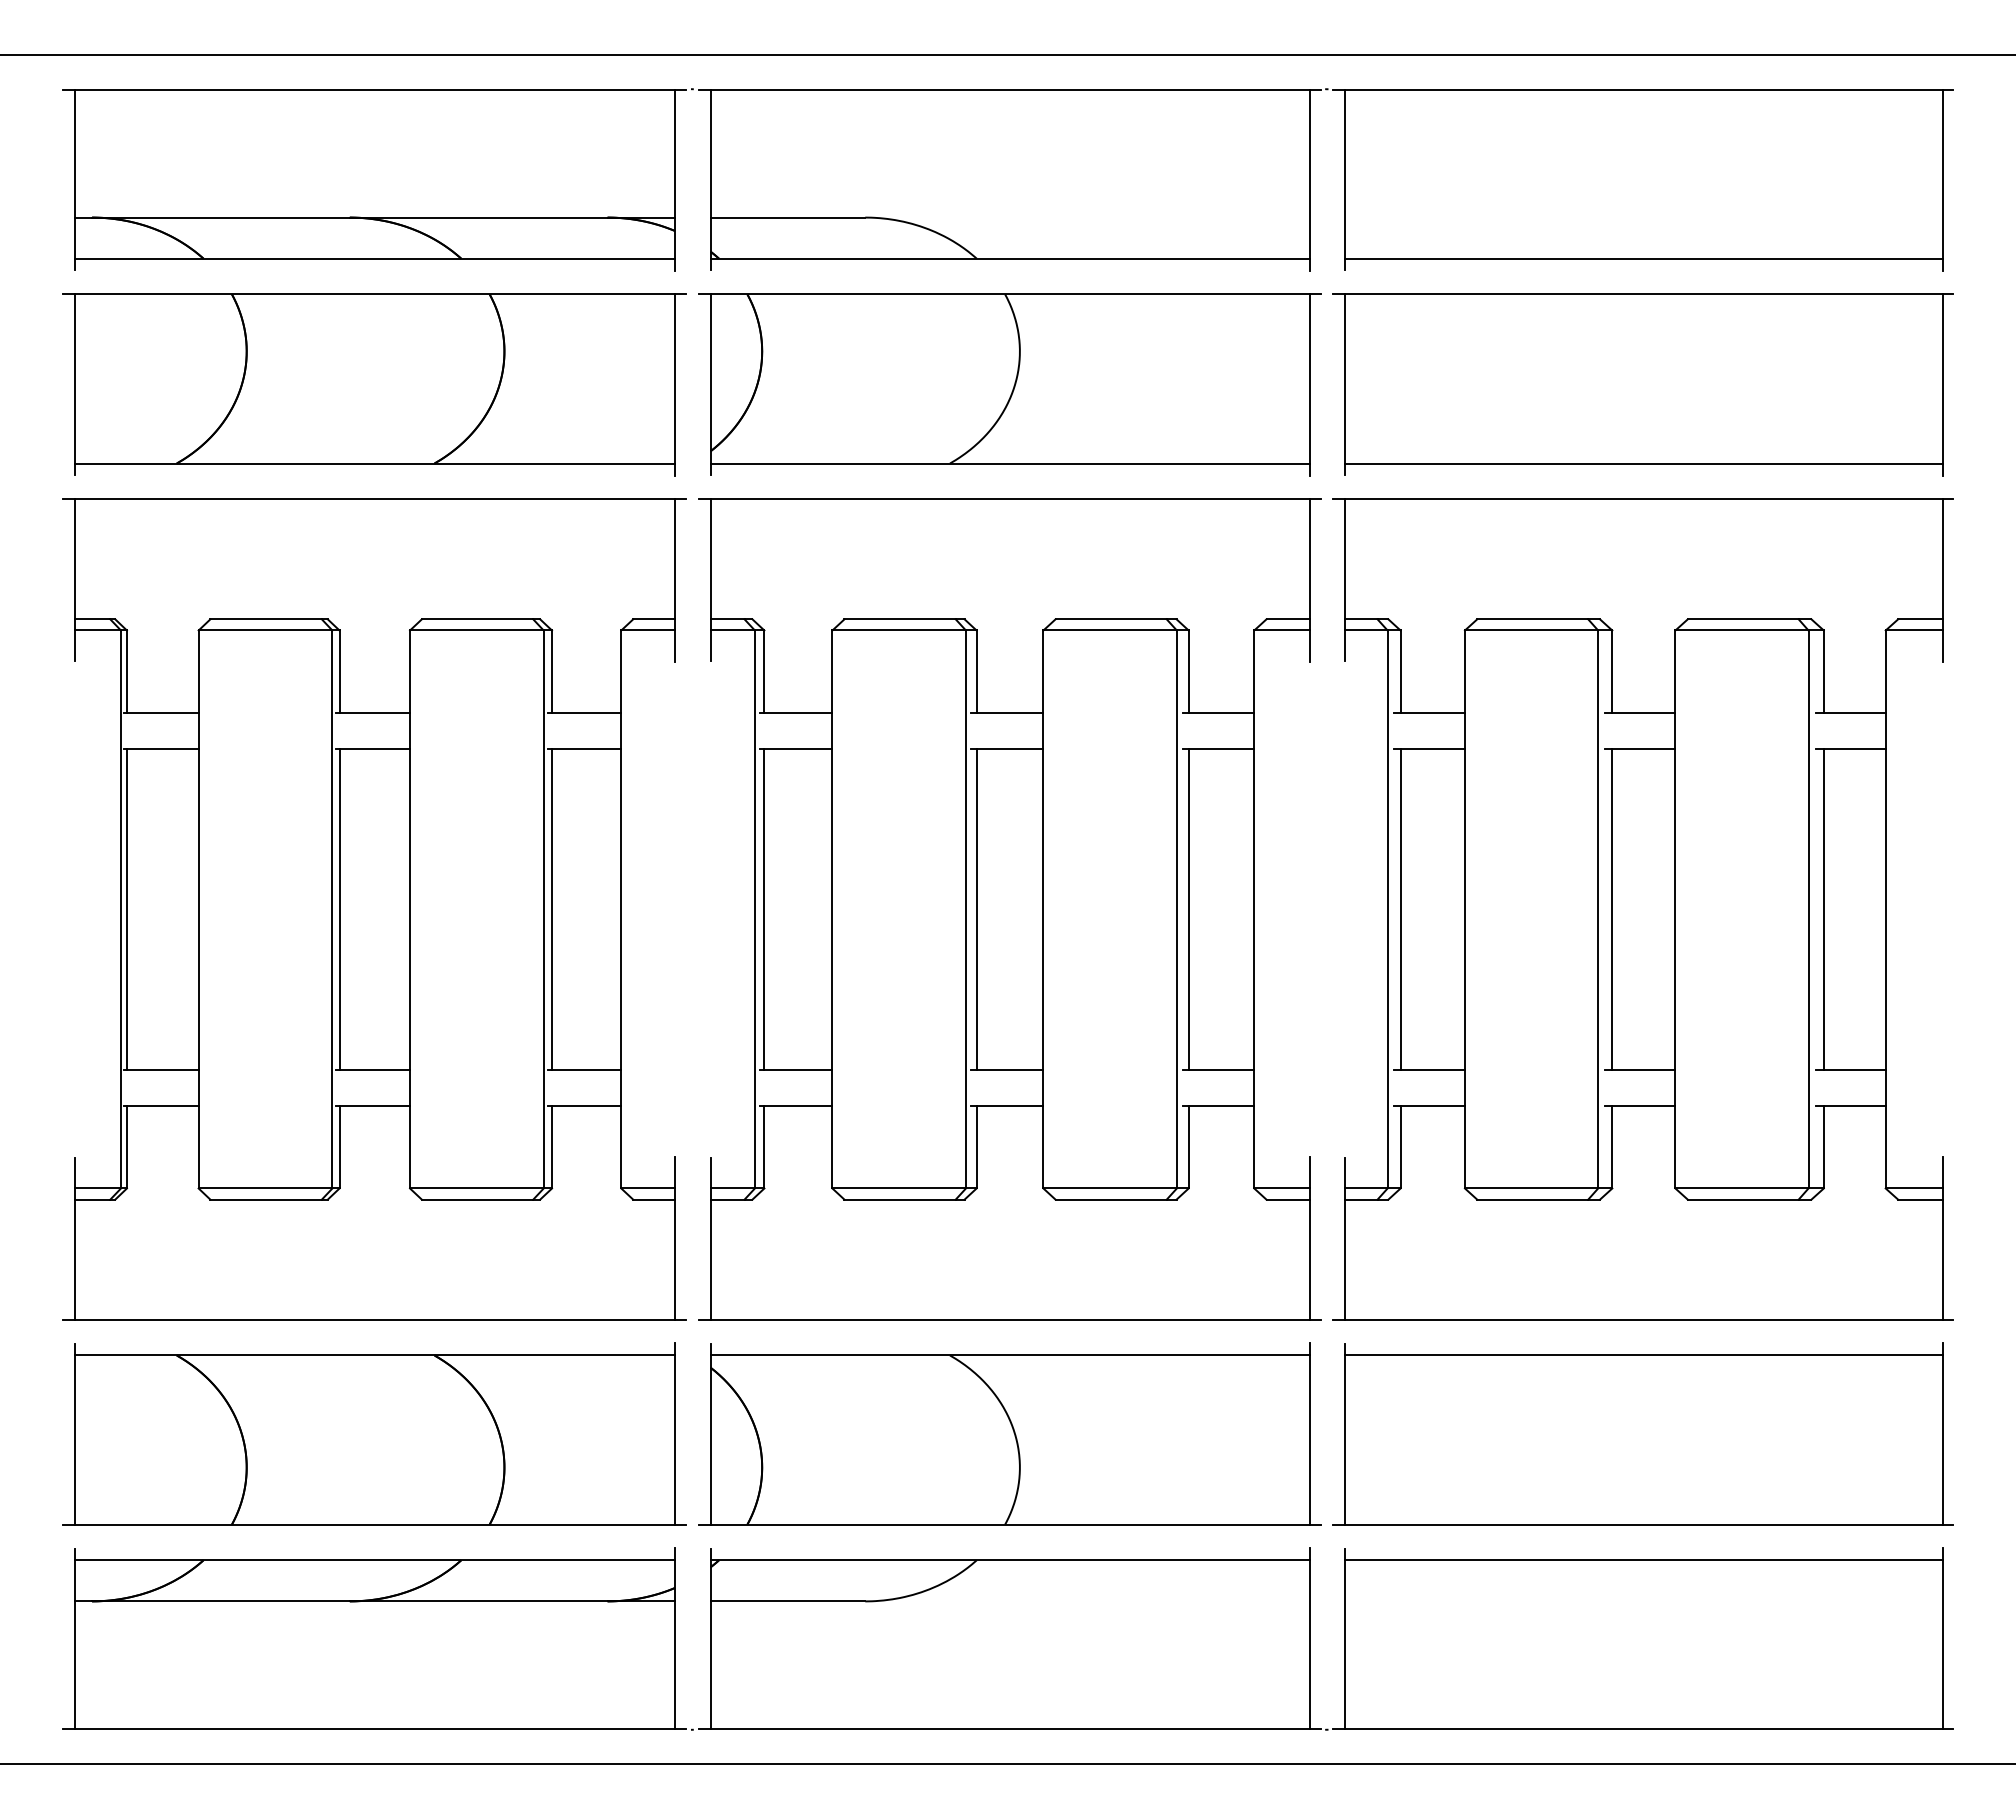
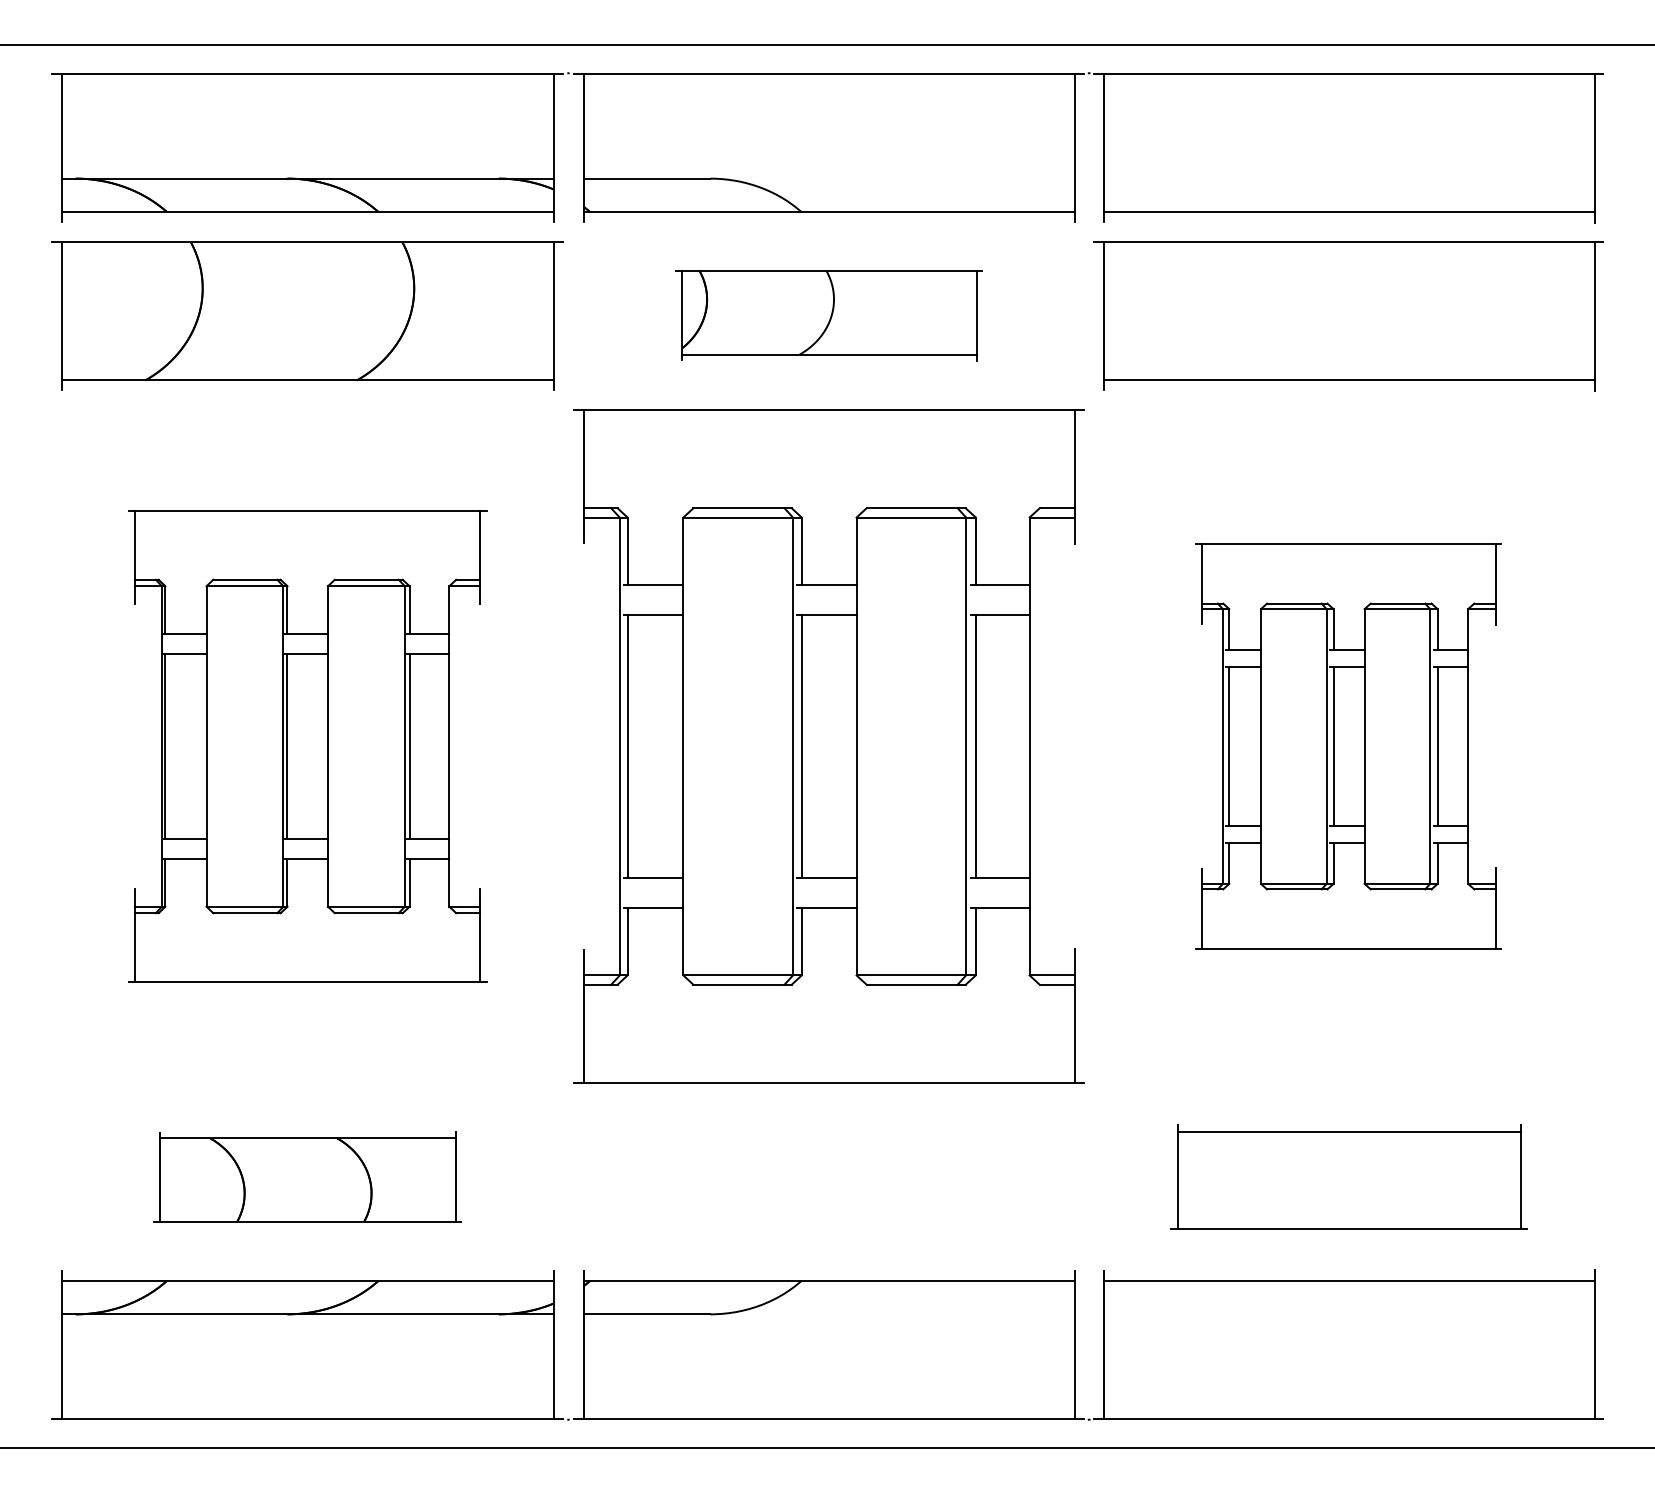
part: (1009, 384) -> (828, 315), size x0.6
part: (374, 909) -> (307, 746), size x0.7
part: (1642, 909) -> (1348, 746), size x0.6
part: (374, 1433) -> (307, 1176), size x0.6
part: (1009, 1433) -> (828, 1176), removed
part: (1642, 1433) -> (1348, 1176), size x0.7

